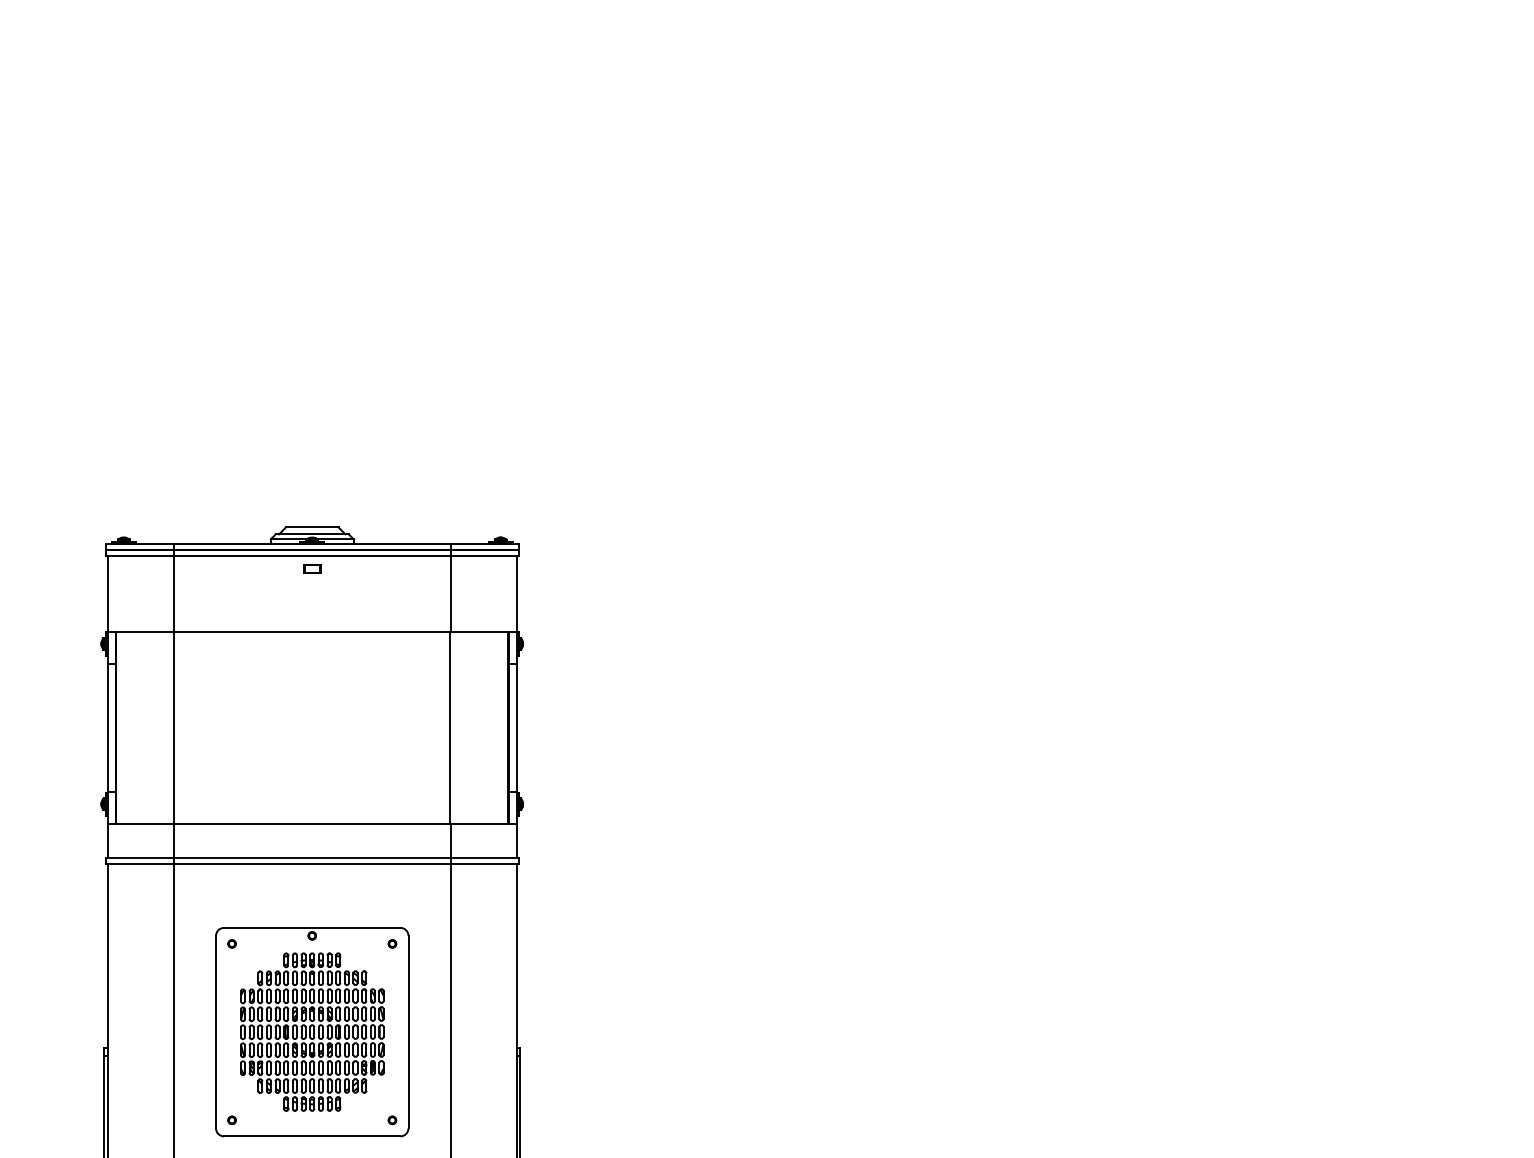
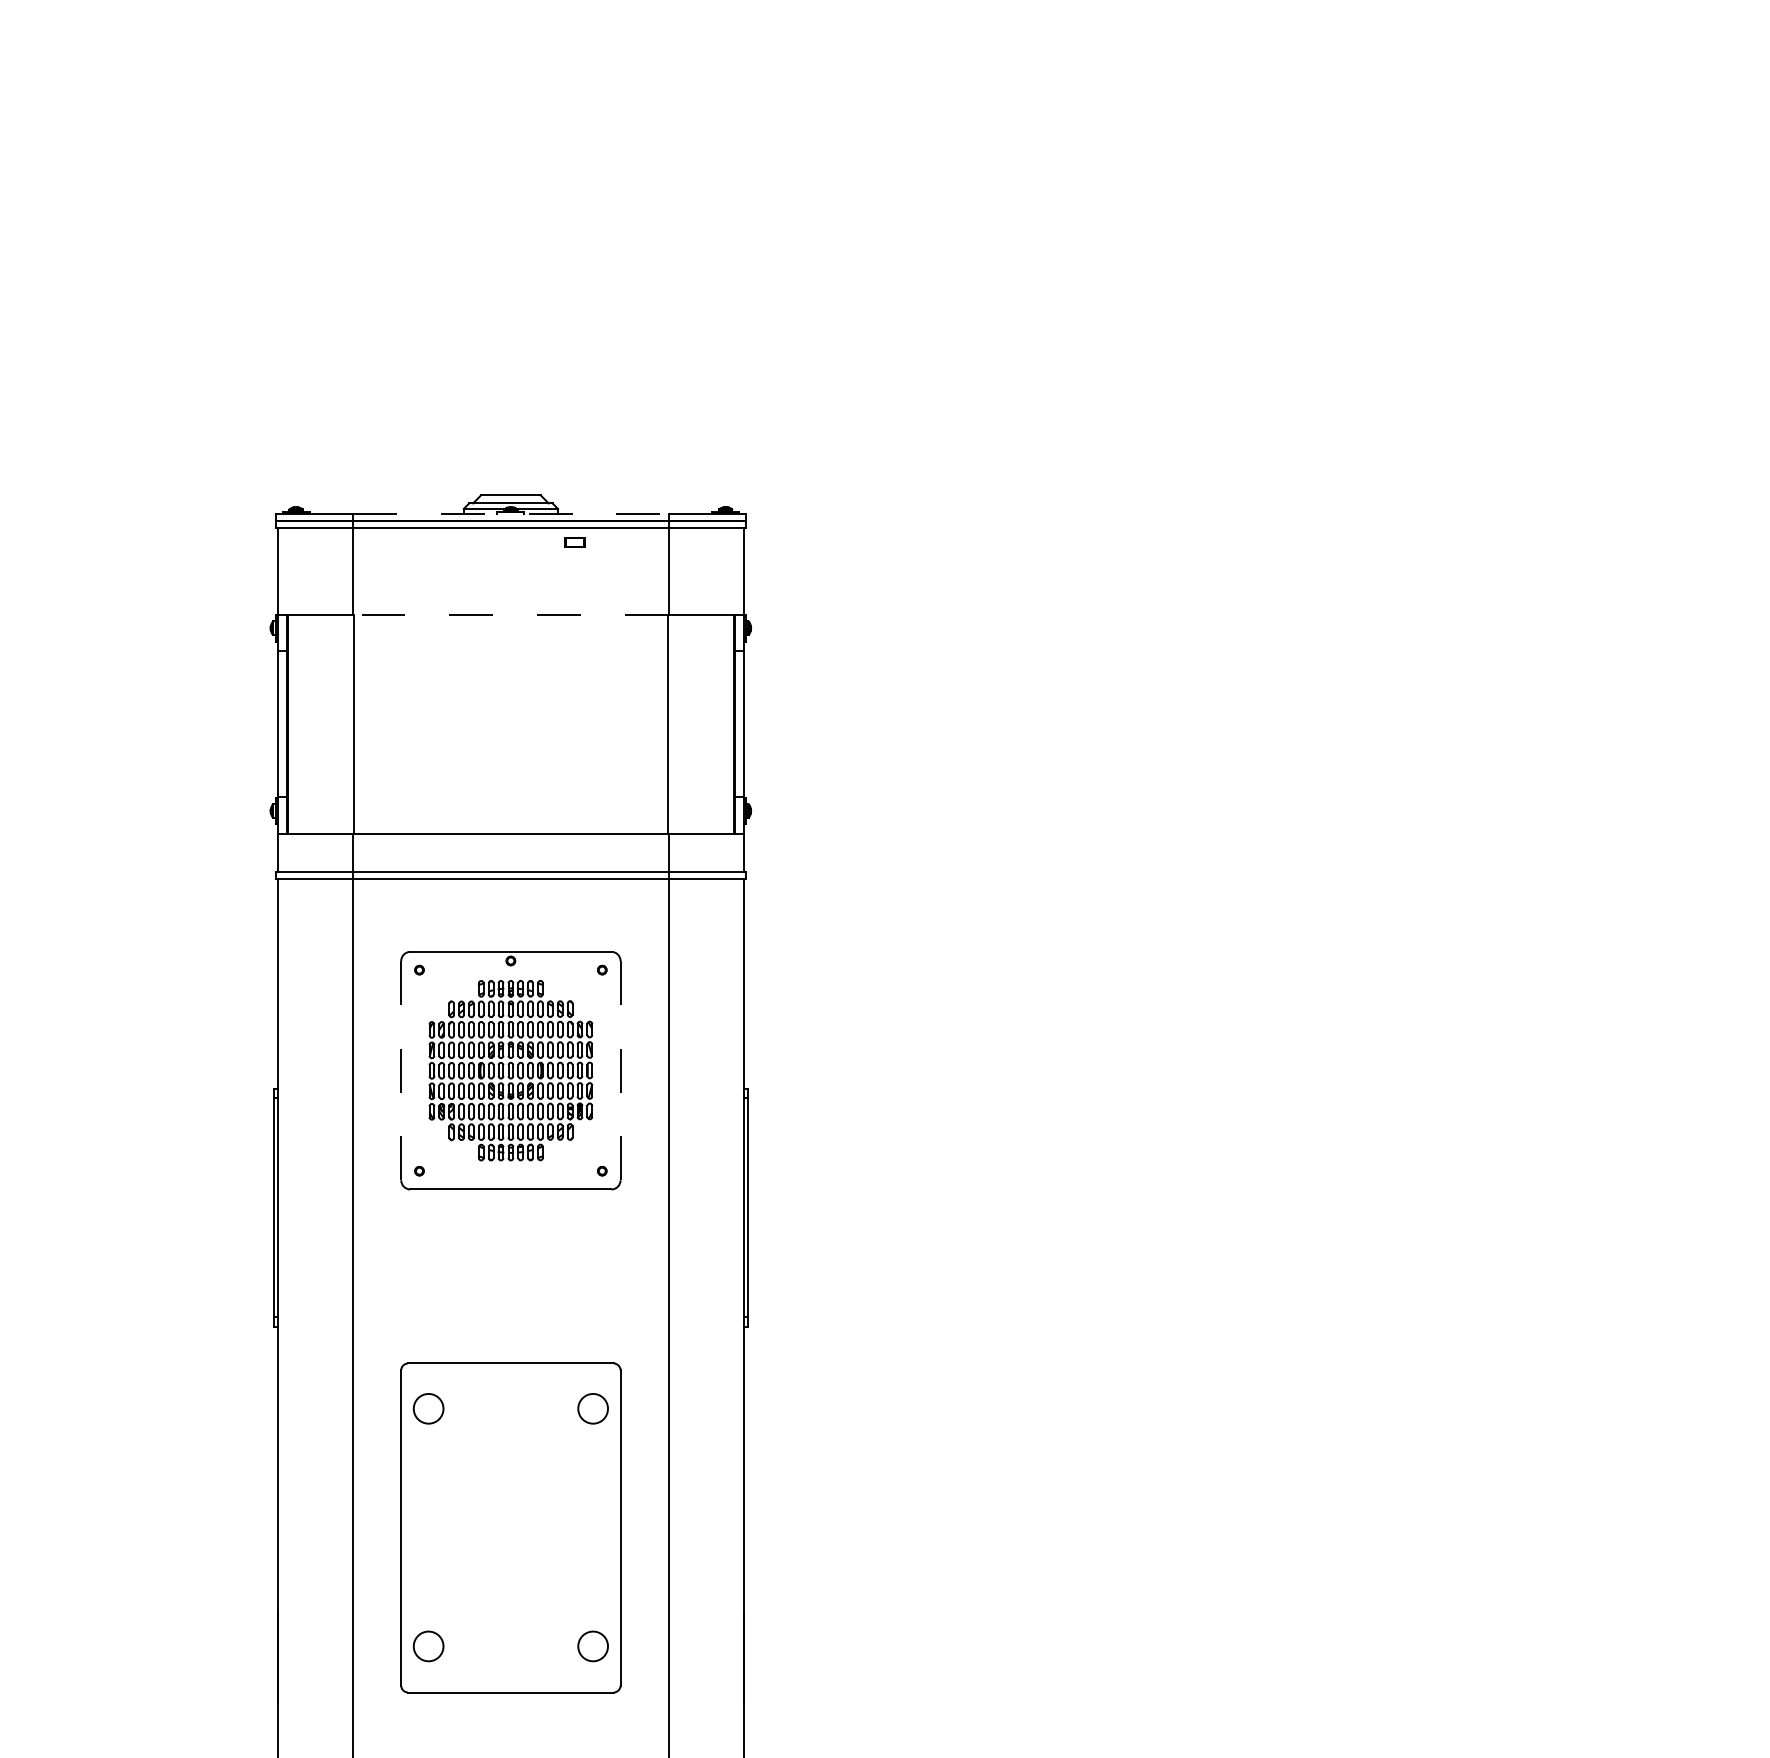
line: (311, 544) -> (510, 514), solid -> dashed
part: (311, 568) -> (574, 542), moved
line: (311, 631) -> (510, 614), solid -> dashed
line: (216, 1031) -> (401, 1070), solid -> dashed
line: (408, 1031) -> (620, 1070), solid -> dashed

